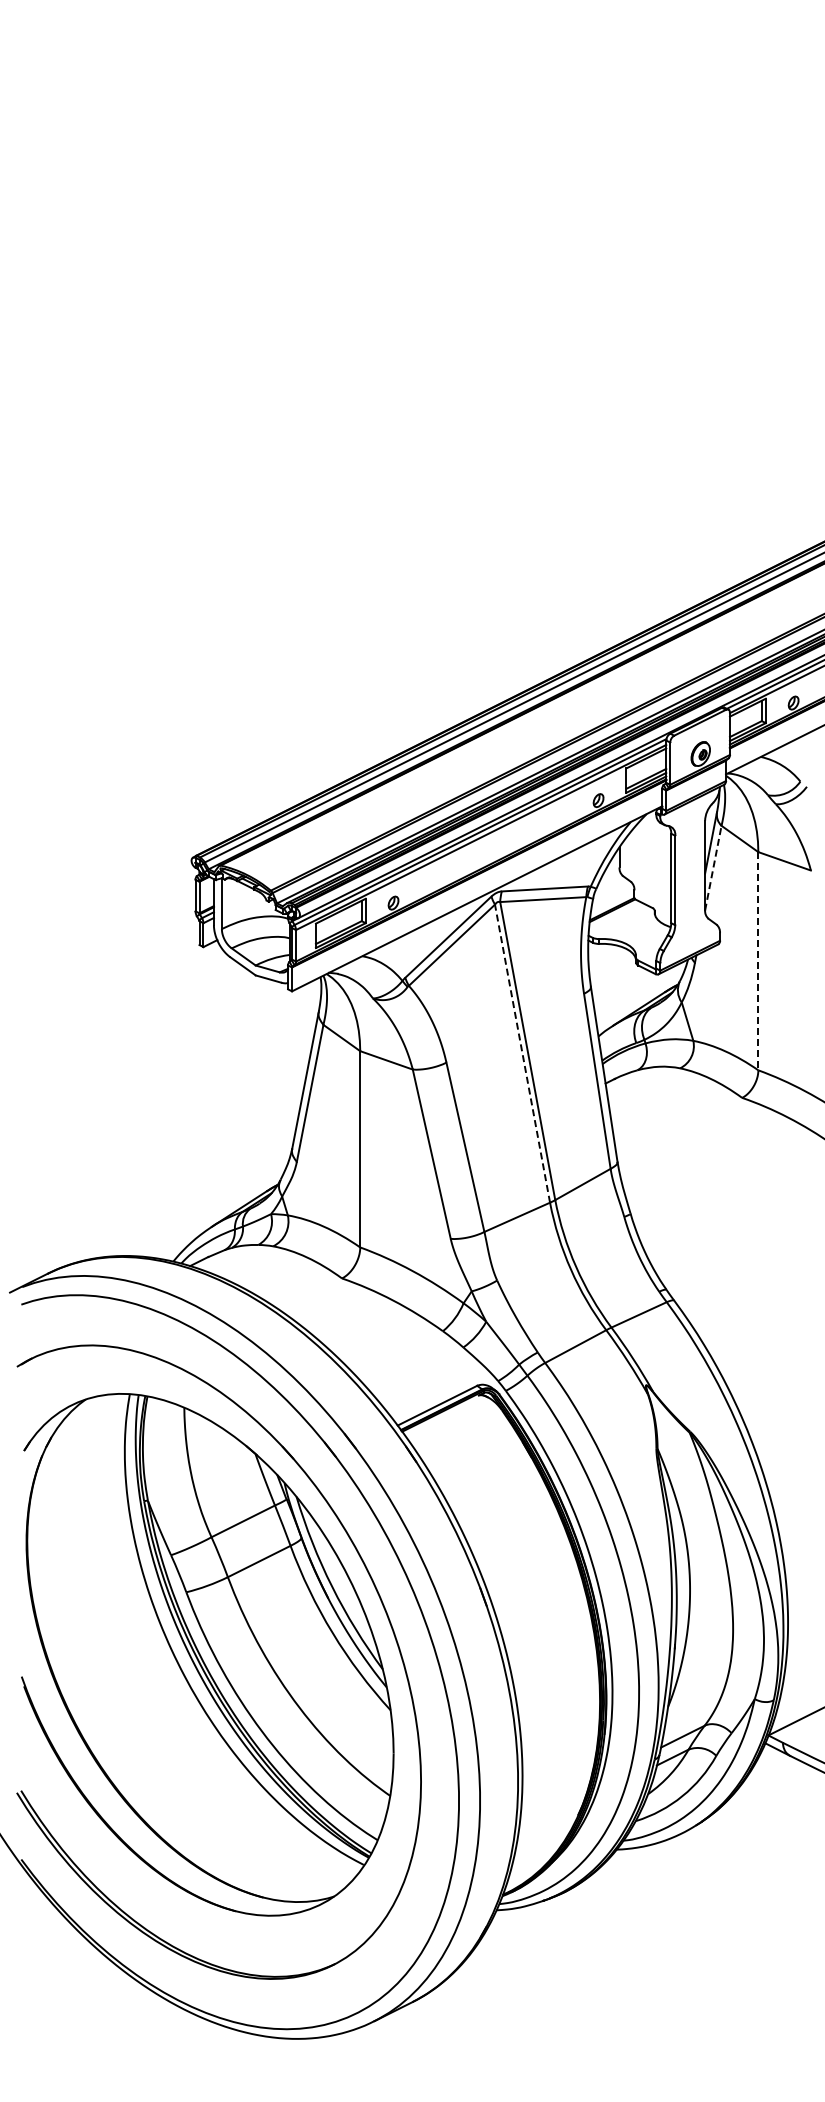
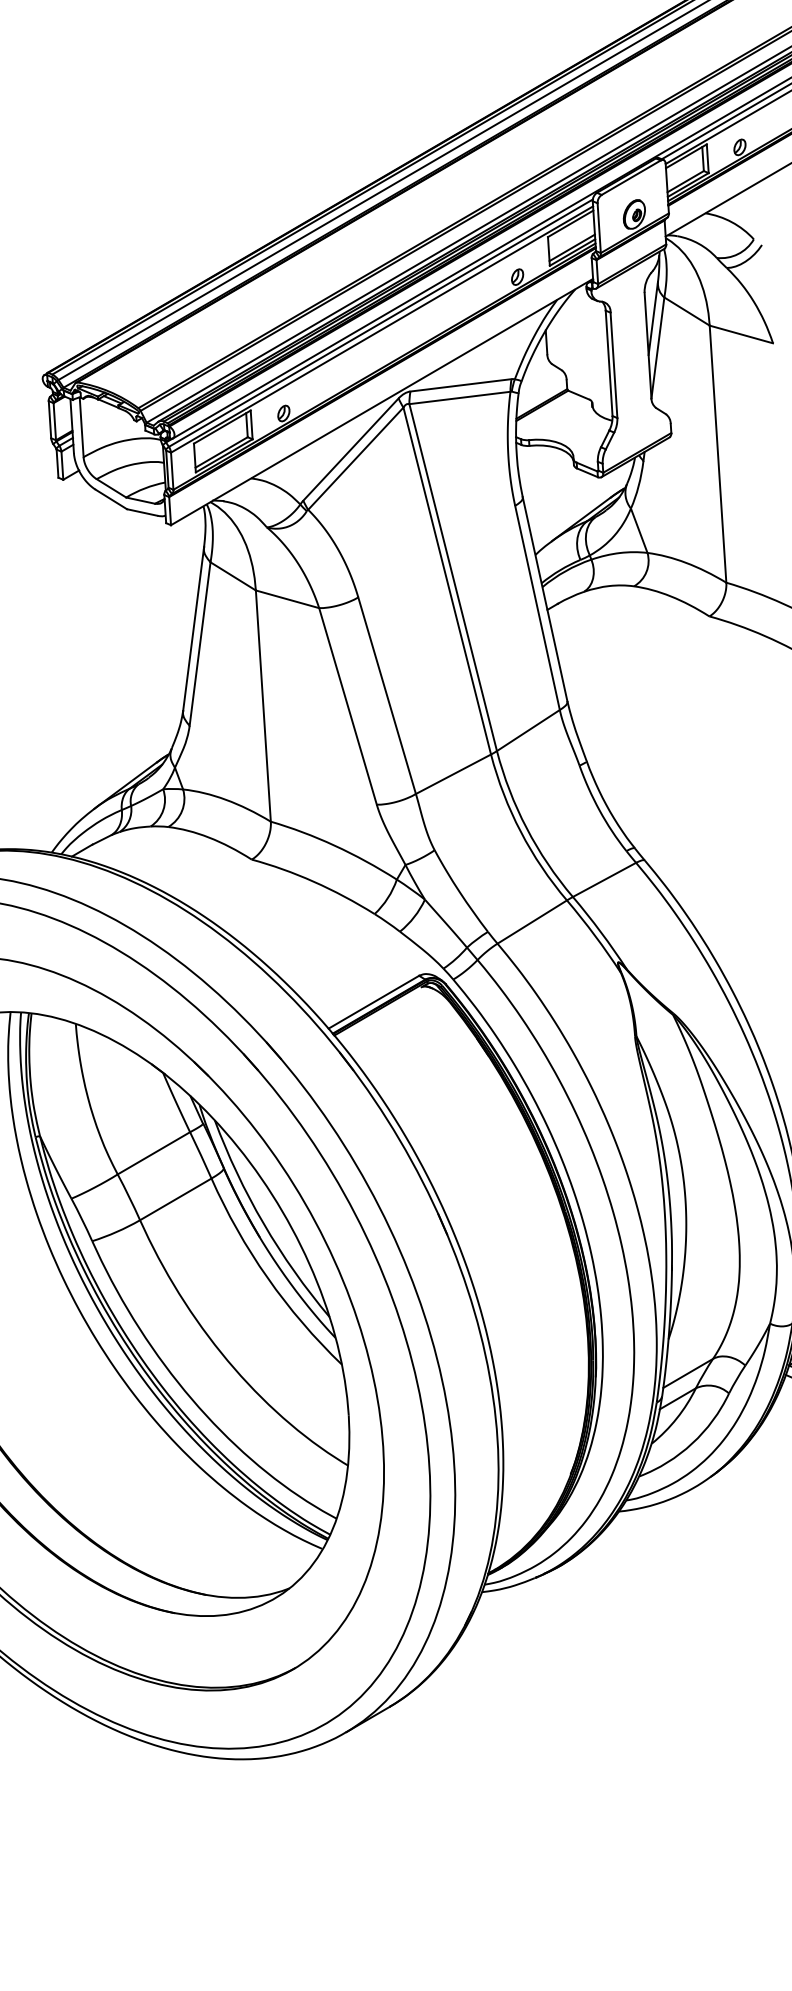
line: (713, 867) -> (658, 347), dashed -> solid
line: (758, 961) -> (718, 454), dashed -> solid
line: (522, 1053) -> (447, 580), dashed -> solid

